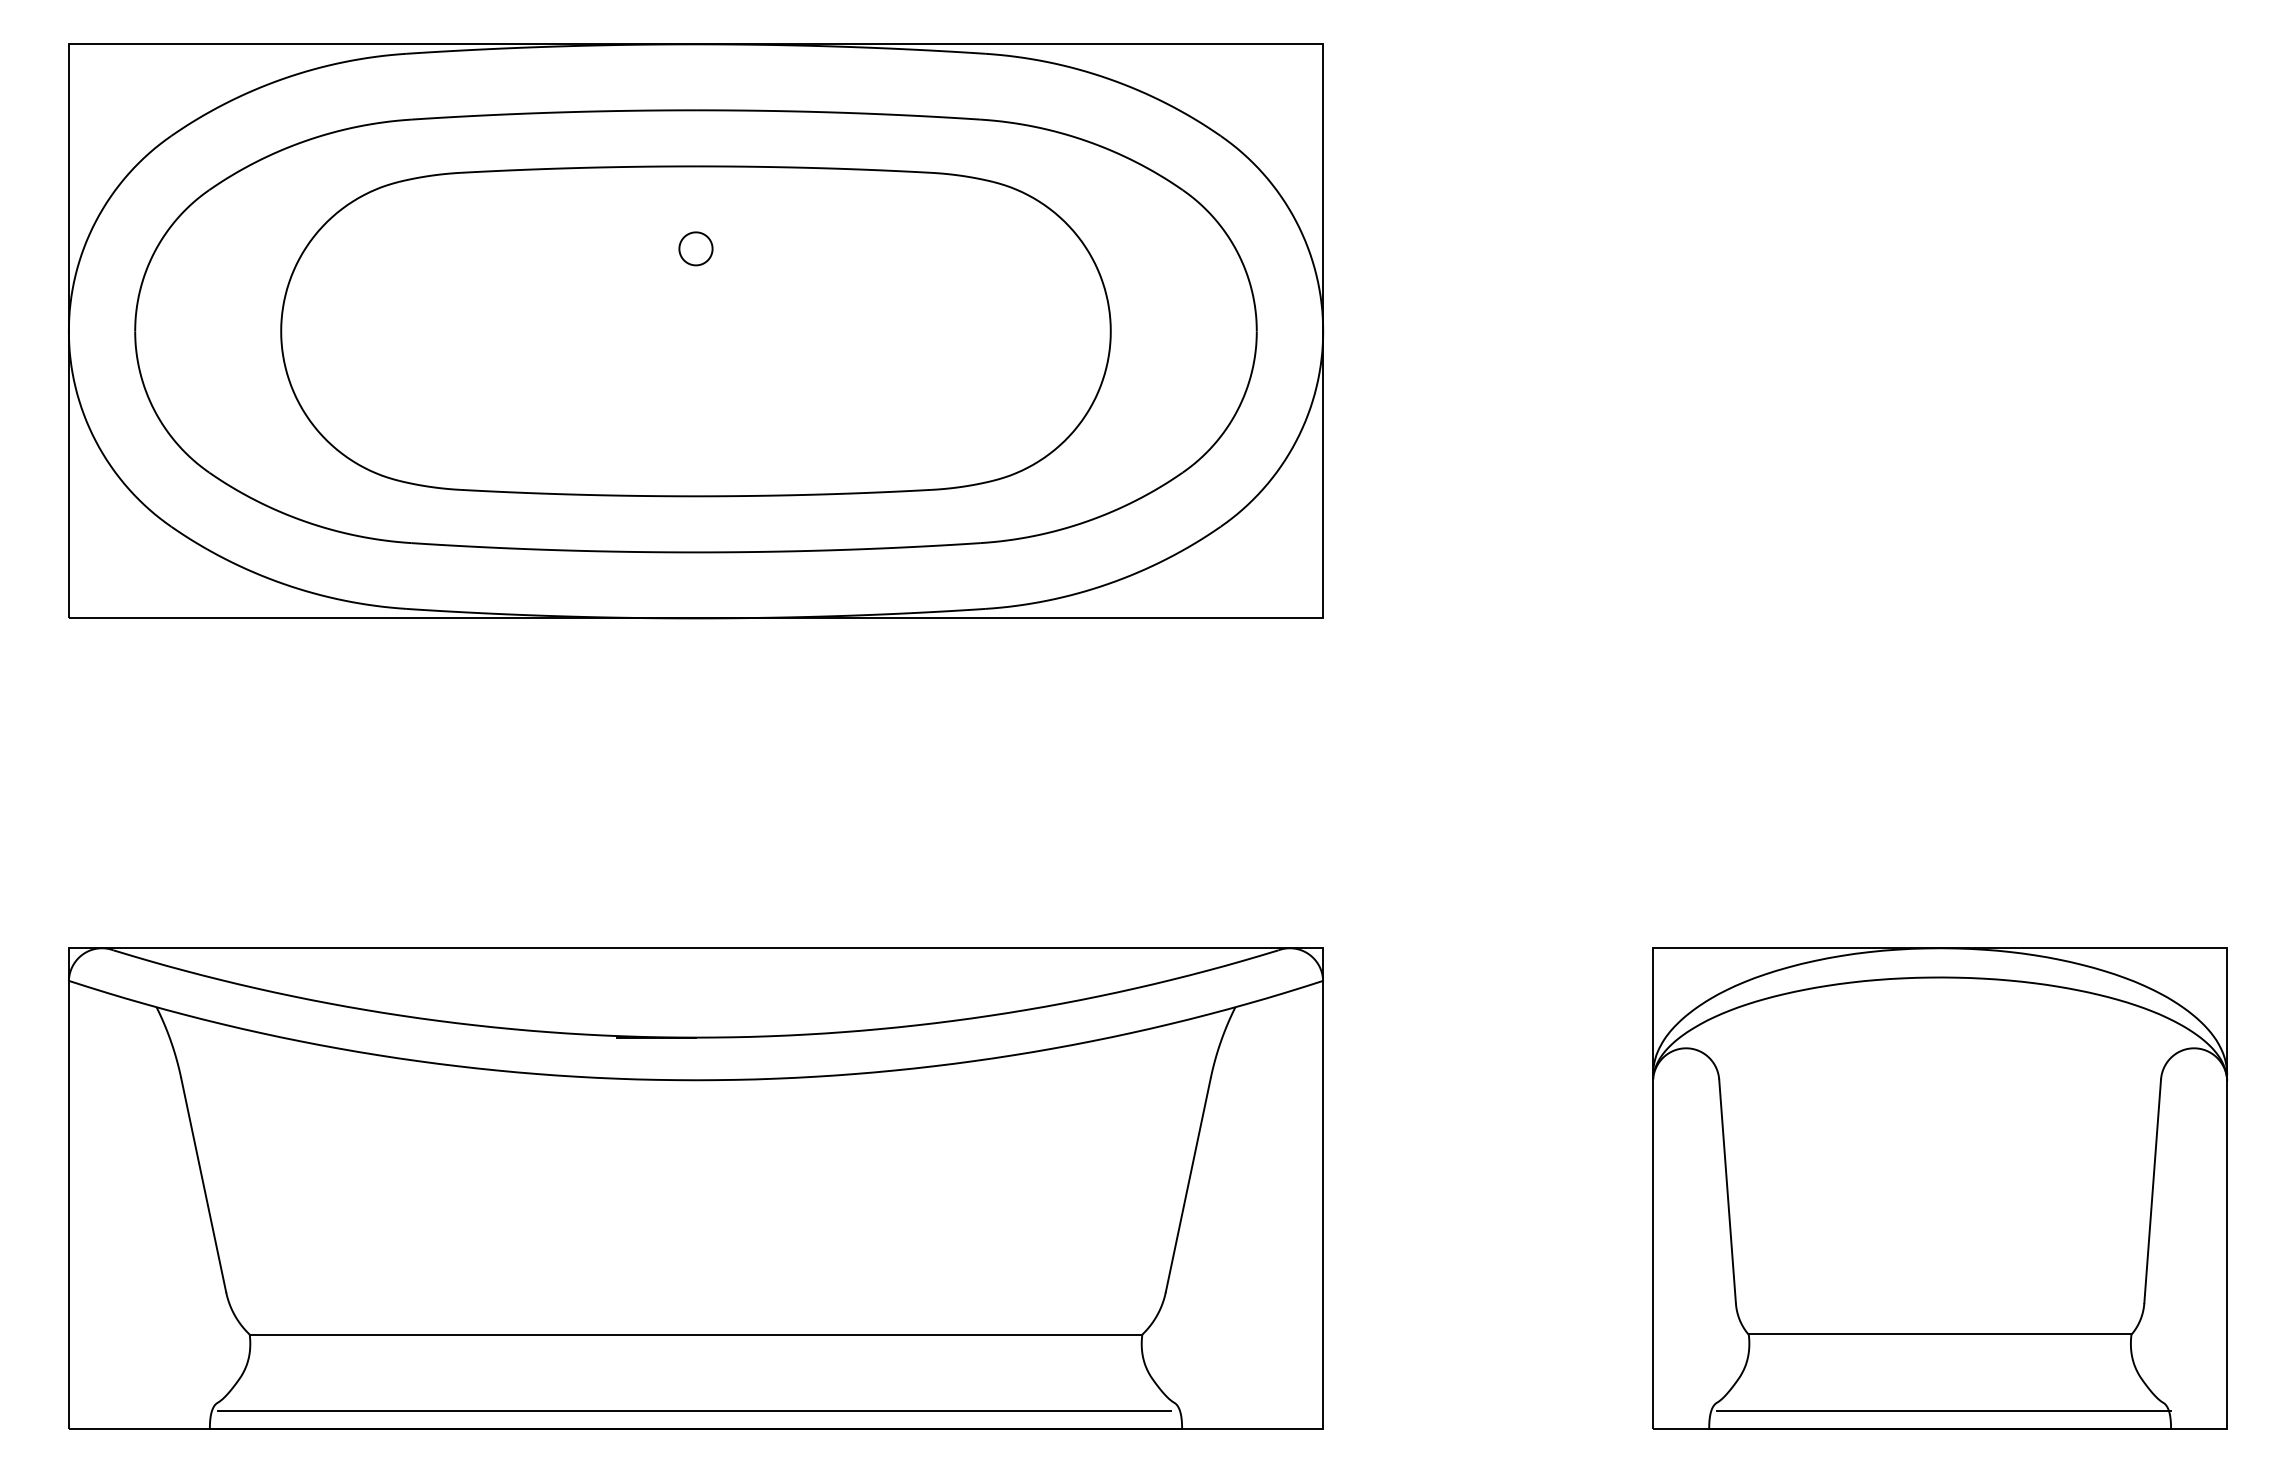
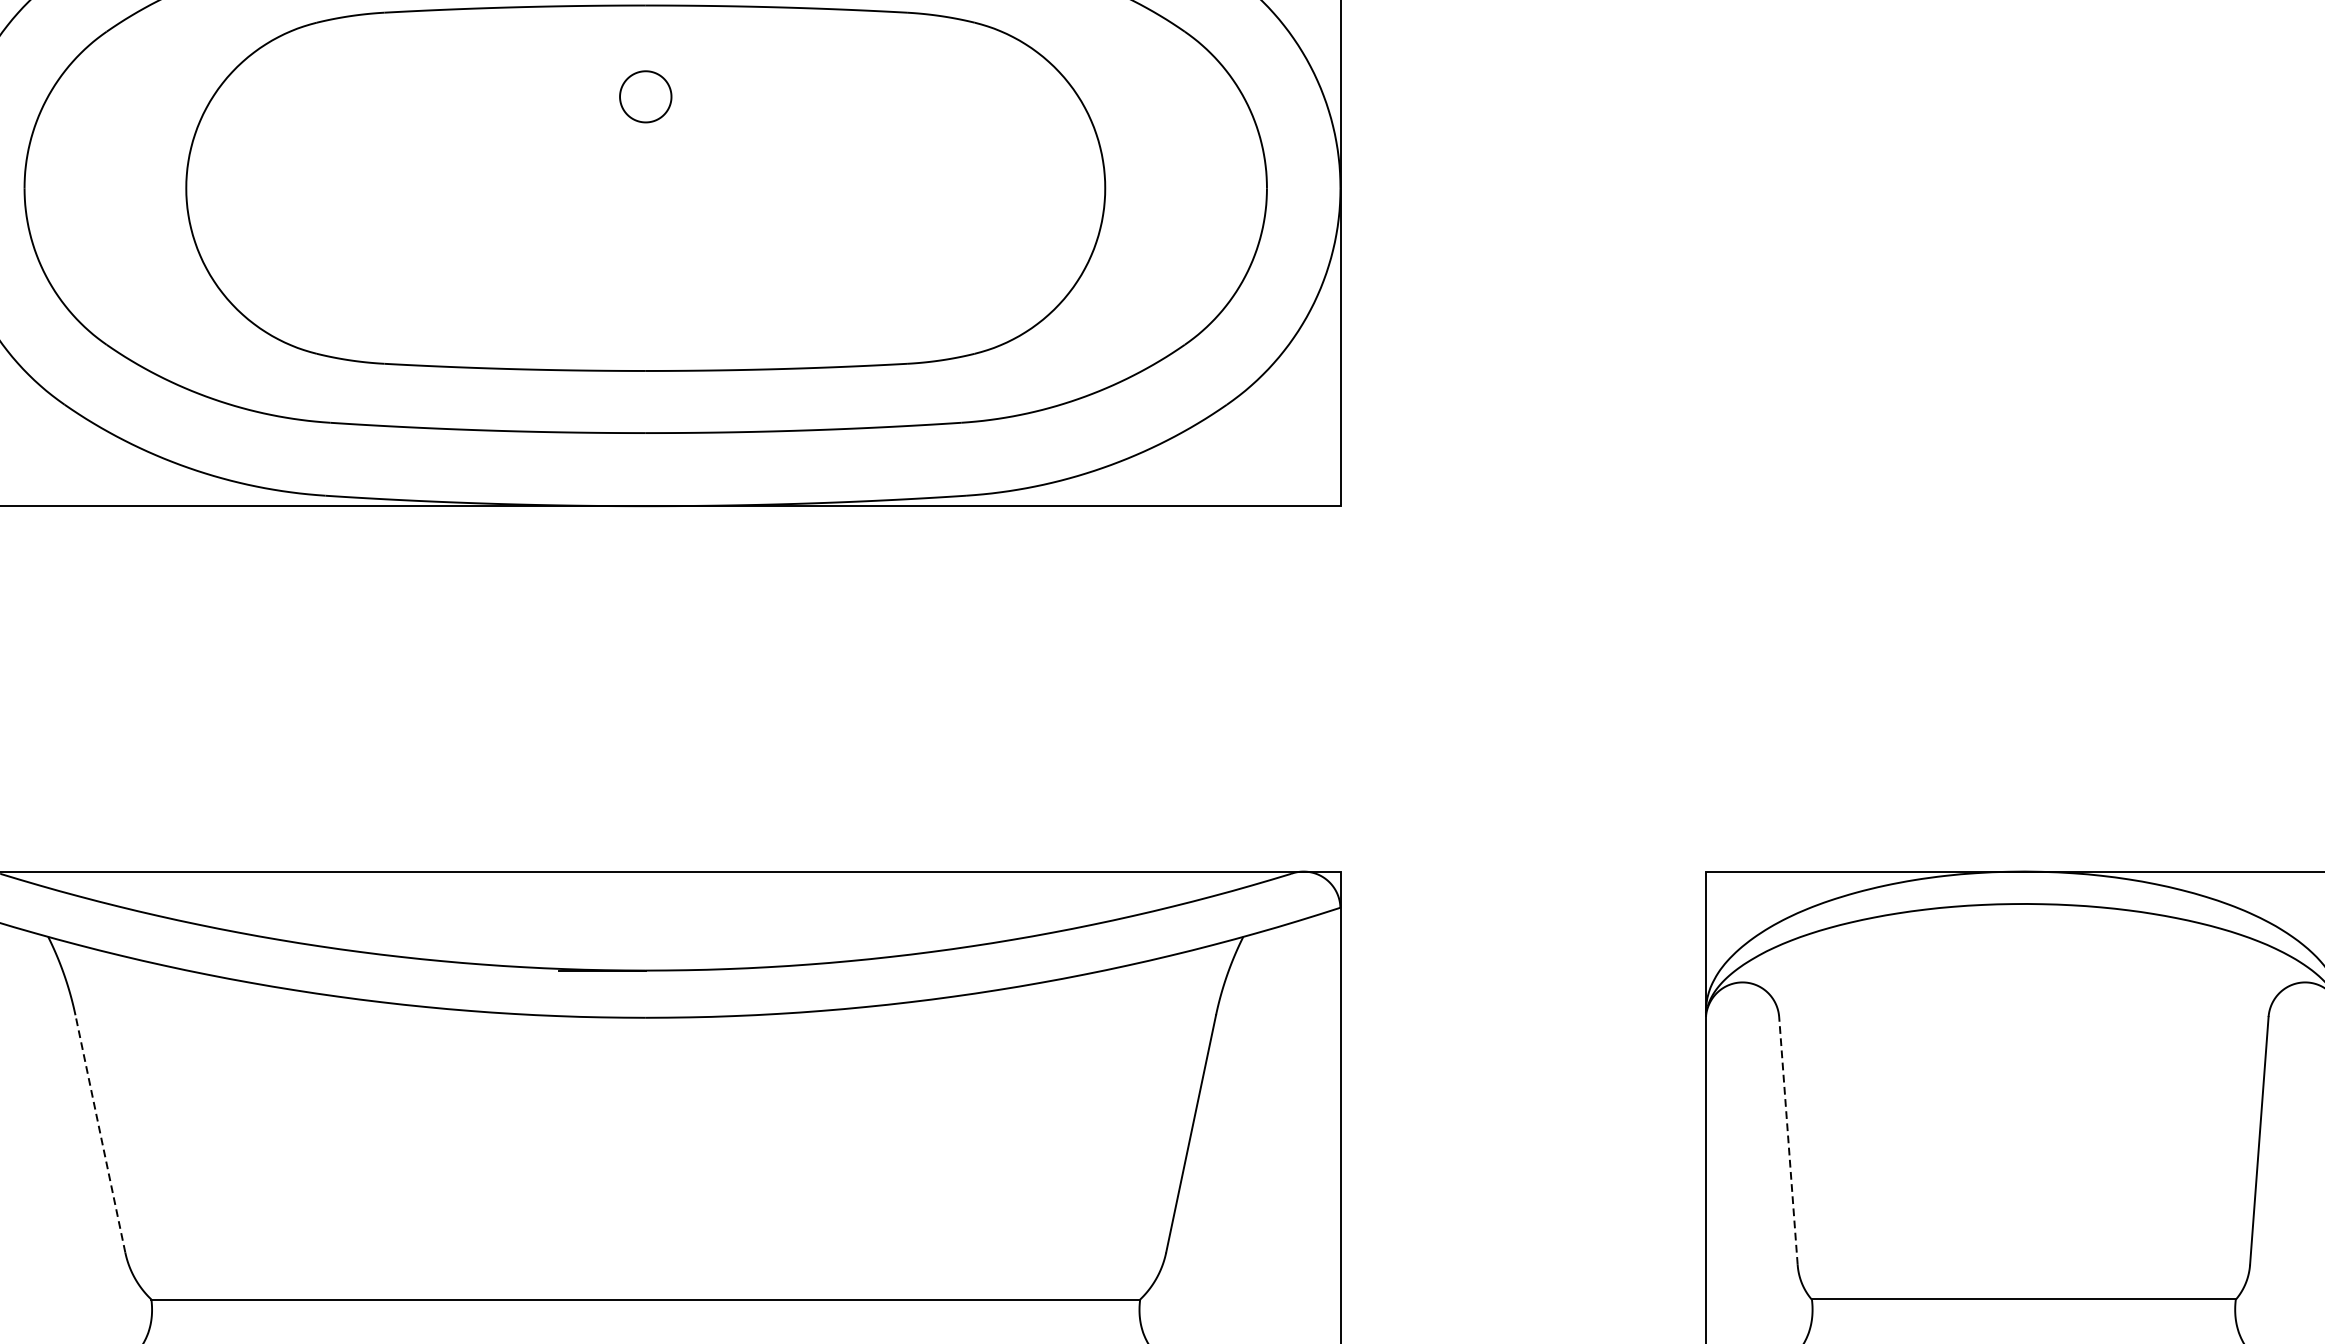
part: (695, 248) -> (645, 96), size x1.4
line: (203, 1184) -> (100, 1133), solid -> dashed
line: (1727, 1190) -> (1788, 1139), solid -> dashed

